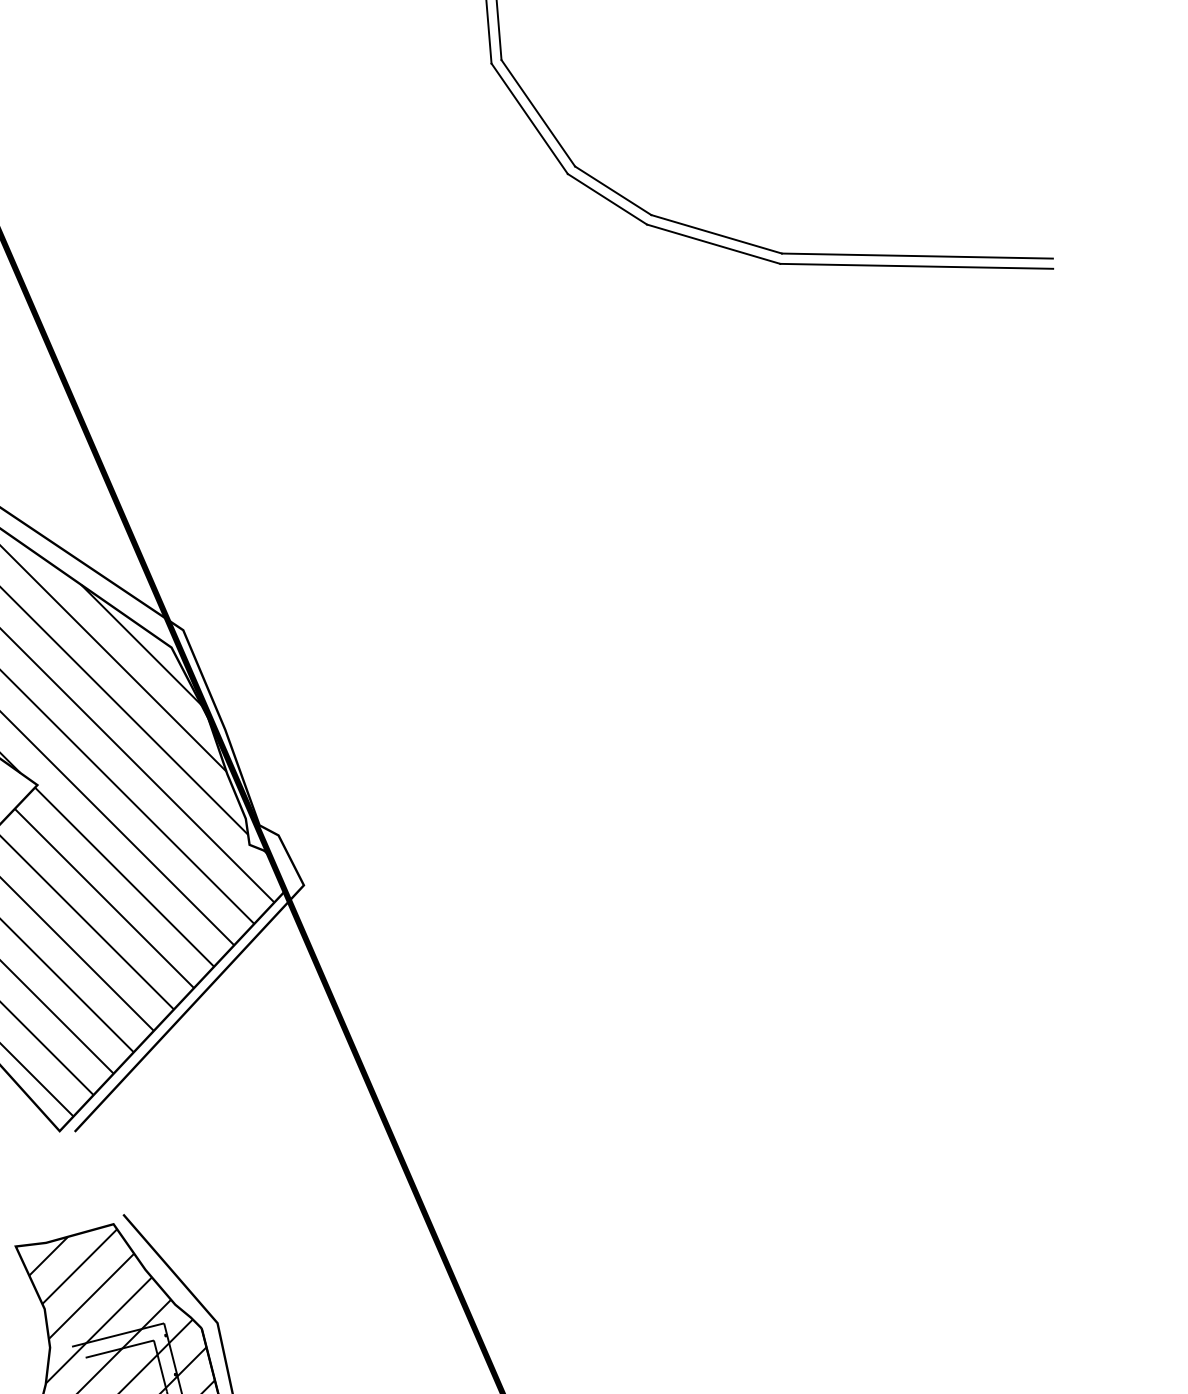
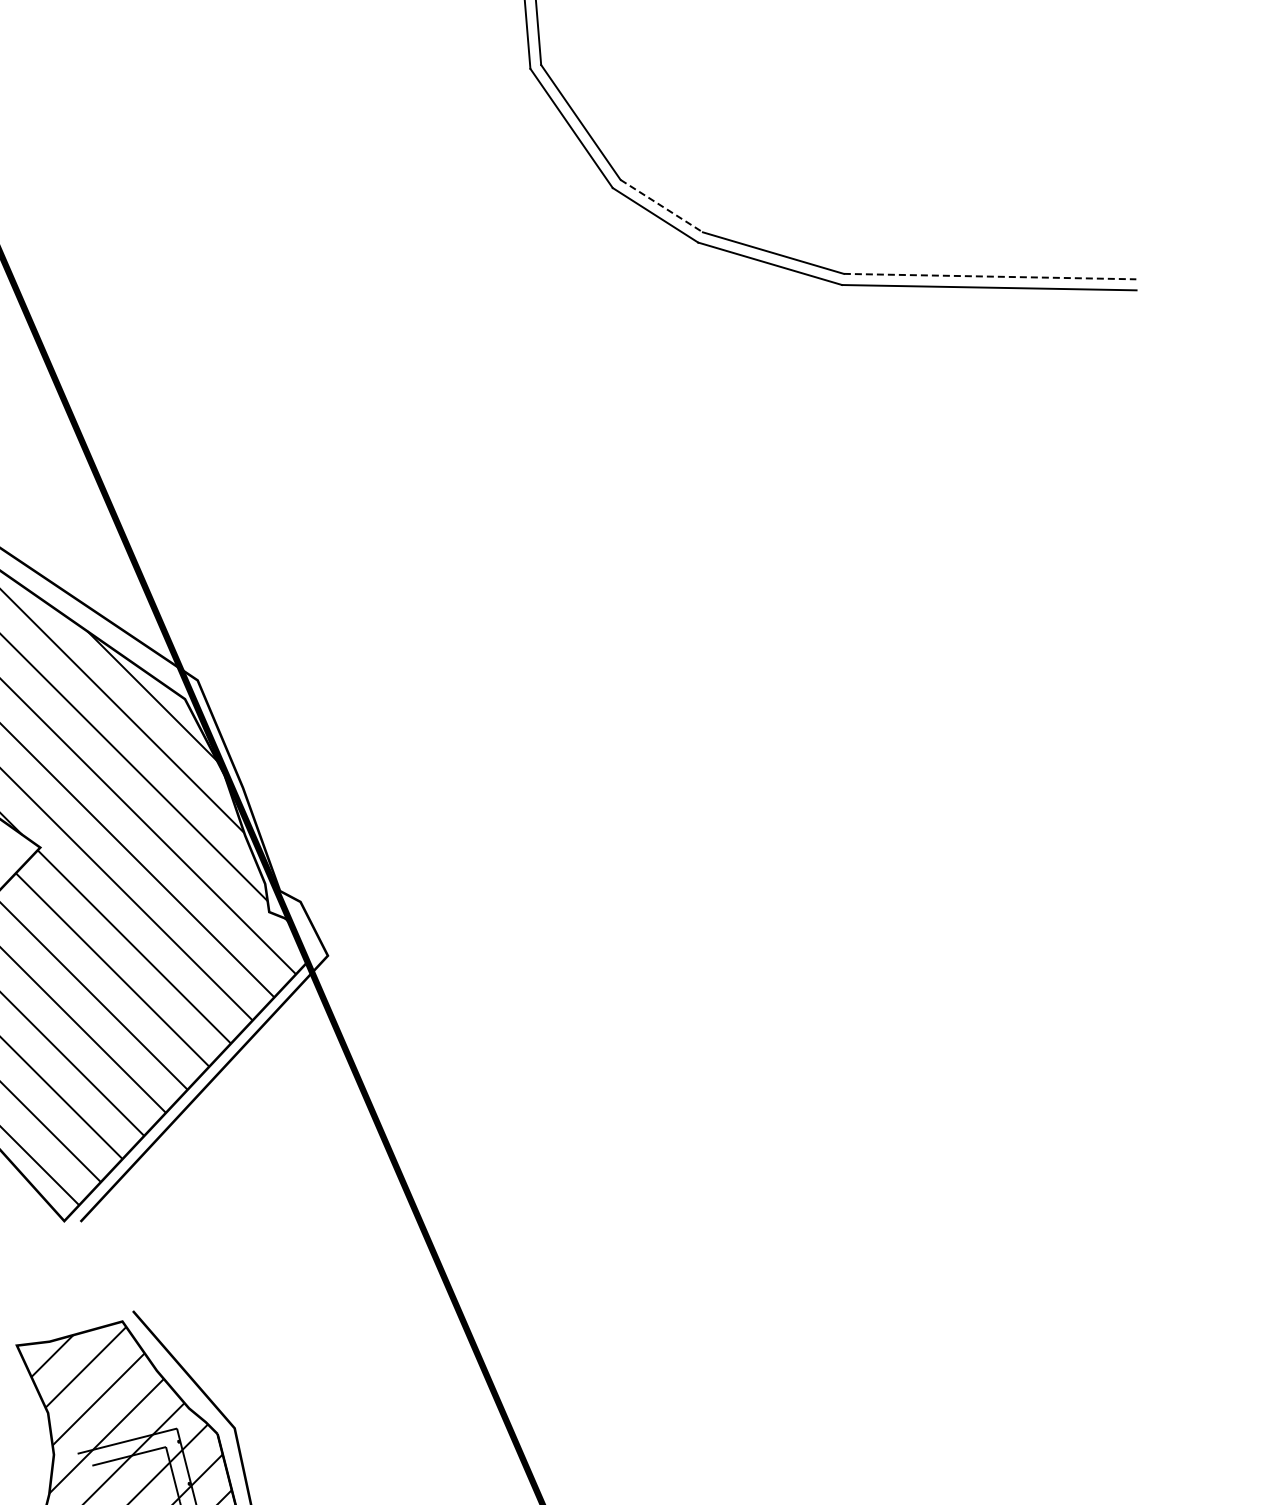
line: (612, 191) -> (661, 206), solid -> dashed
line: (917, 255) -> (990, 276), solid -> dashed

